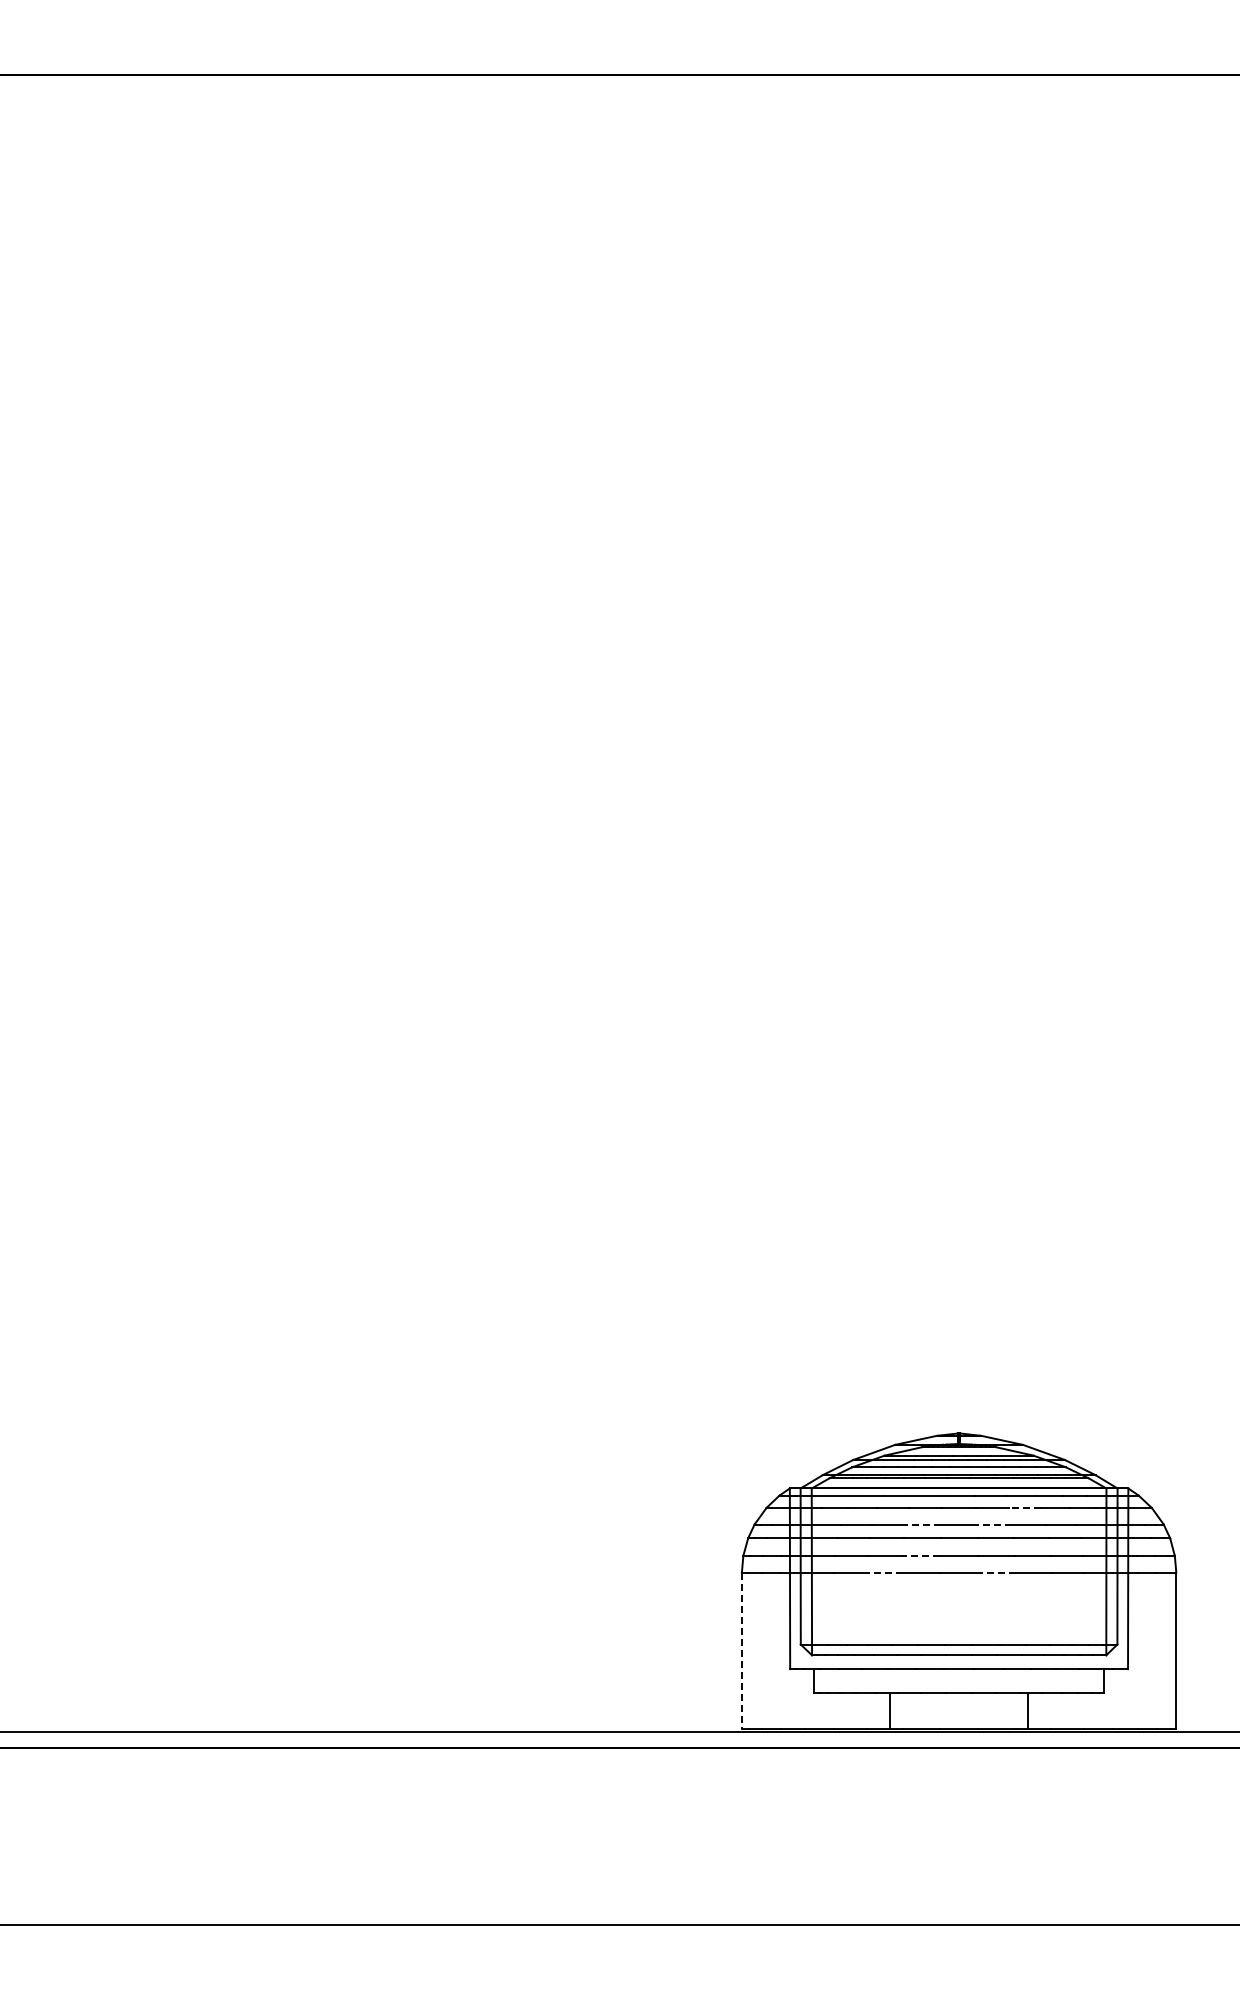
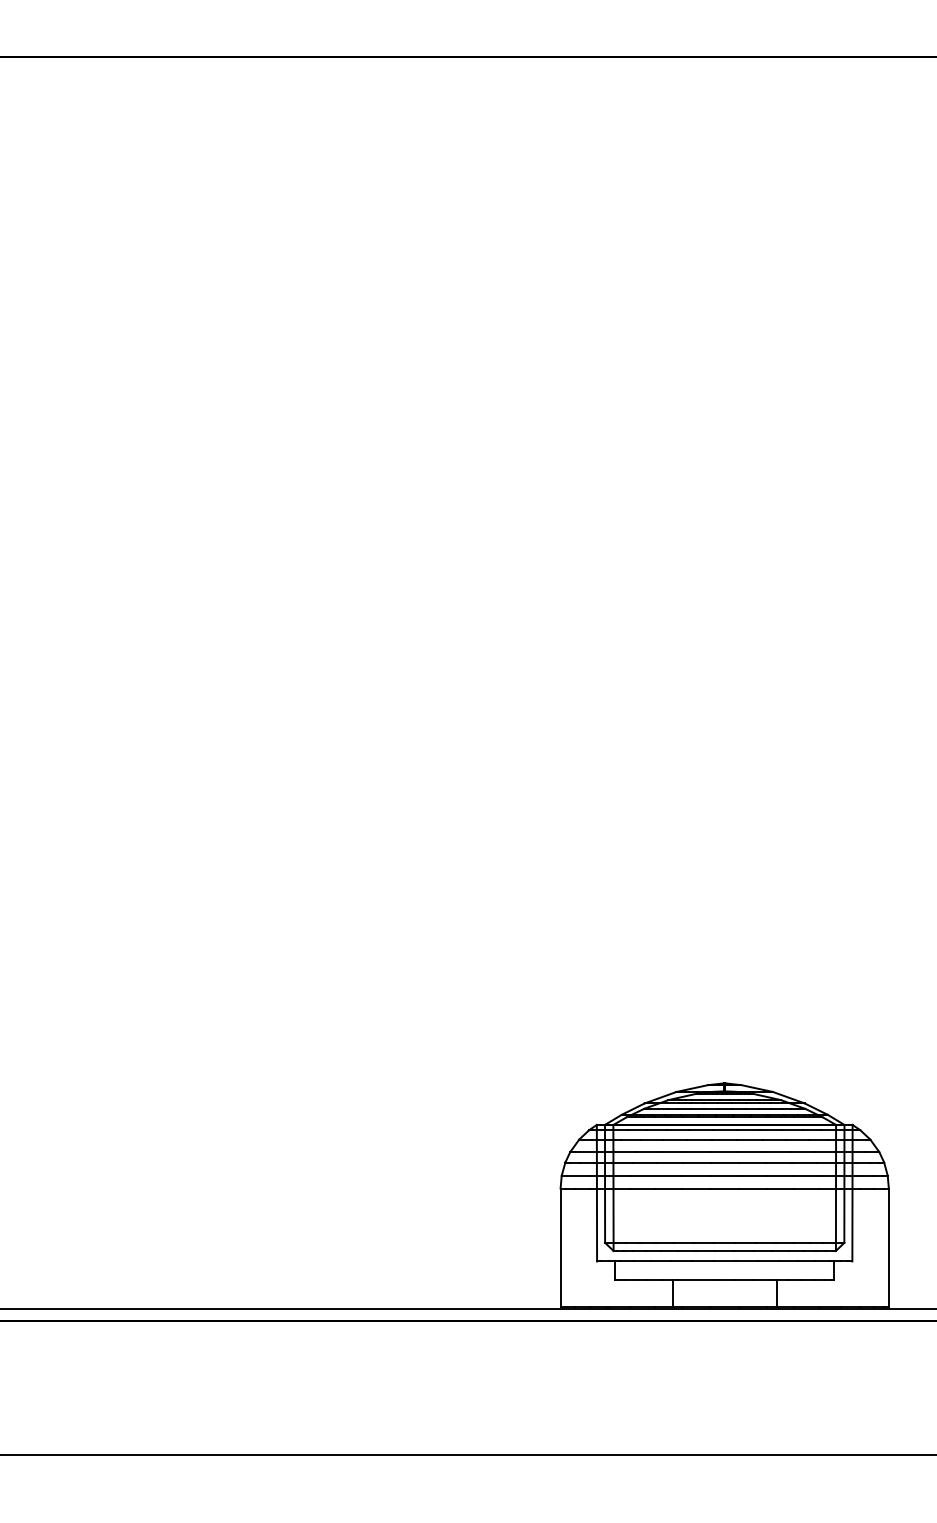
line: (1024, 1507) -> (774, 1139), dashed -> solid
line: (923, 1524) -> (697, 1152), dashed -> solid
line: (994, 1524) -> (751, 1152), dashed -> solid
line: (921, 1555) -> (696, 1175), dashed -> solid
line: (884, 1572) -> (668, 1188), dashed -> solid
line: (996, 1572) -> (752, 1188), dashed -> solid
line: (741, 1651) -> (560, 1248), dashed -> solid

